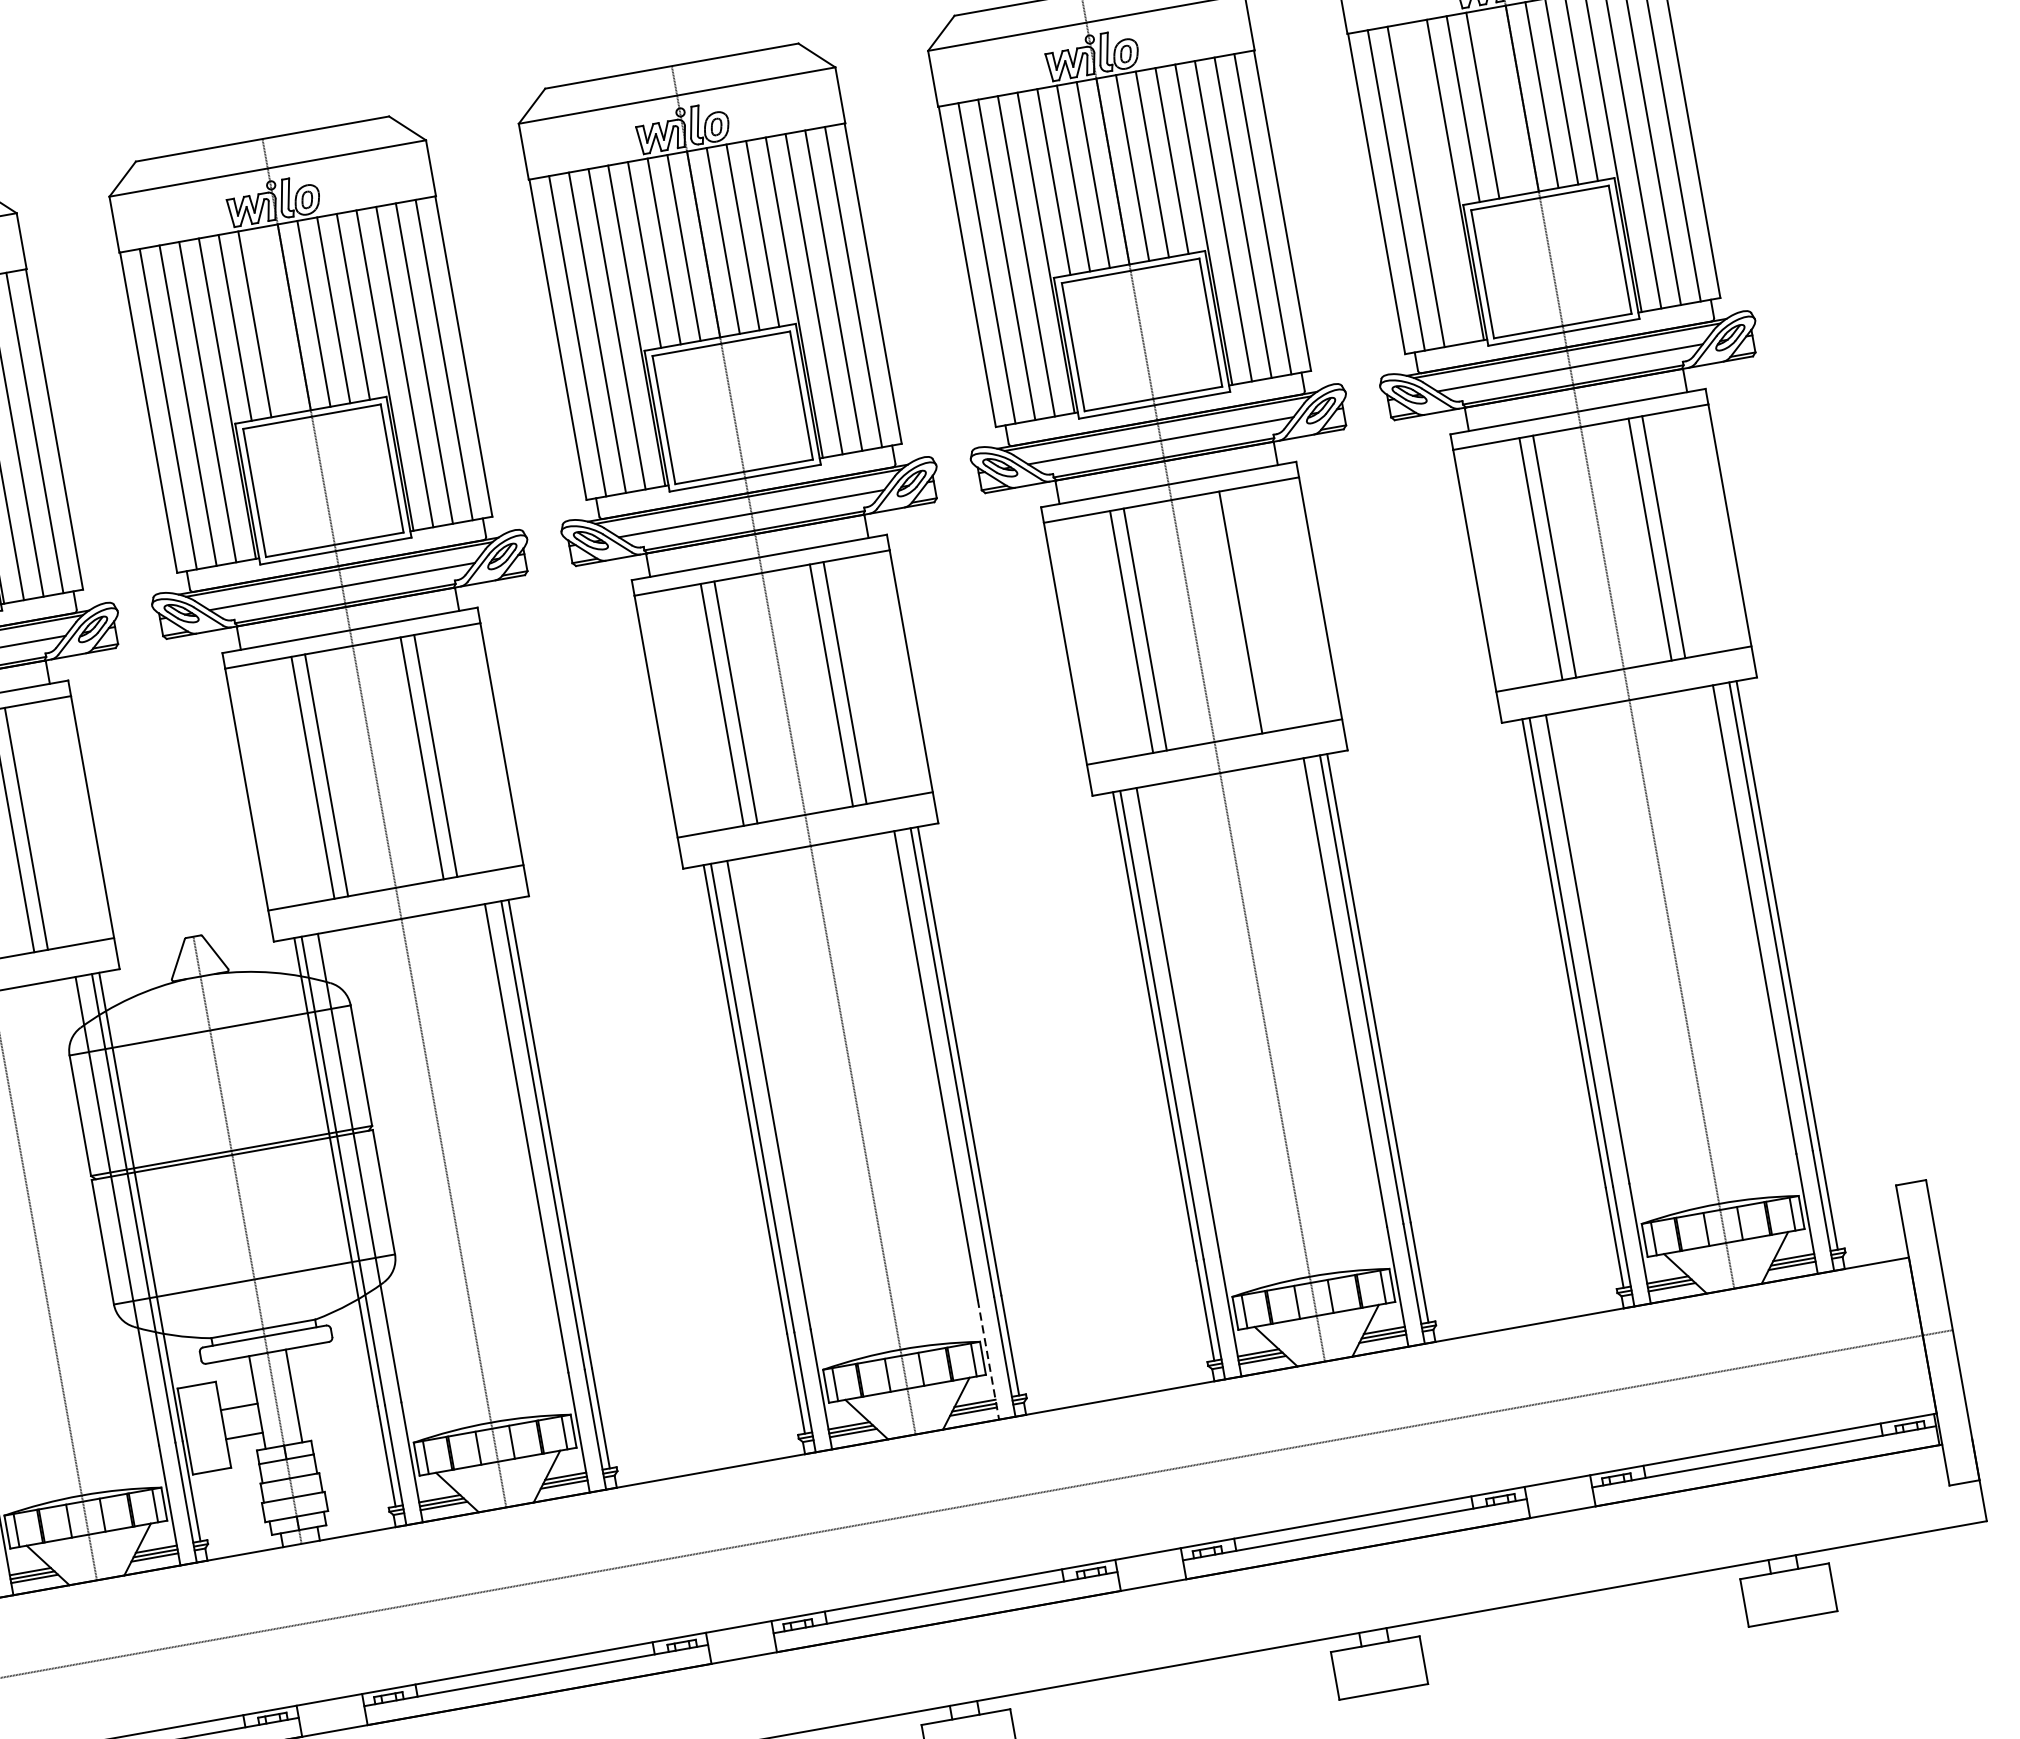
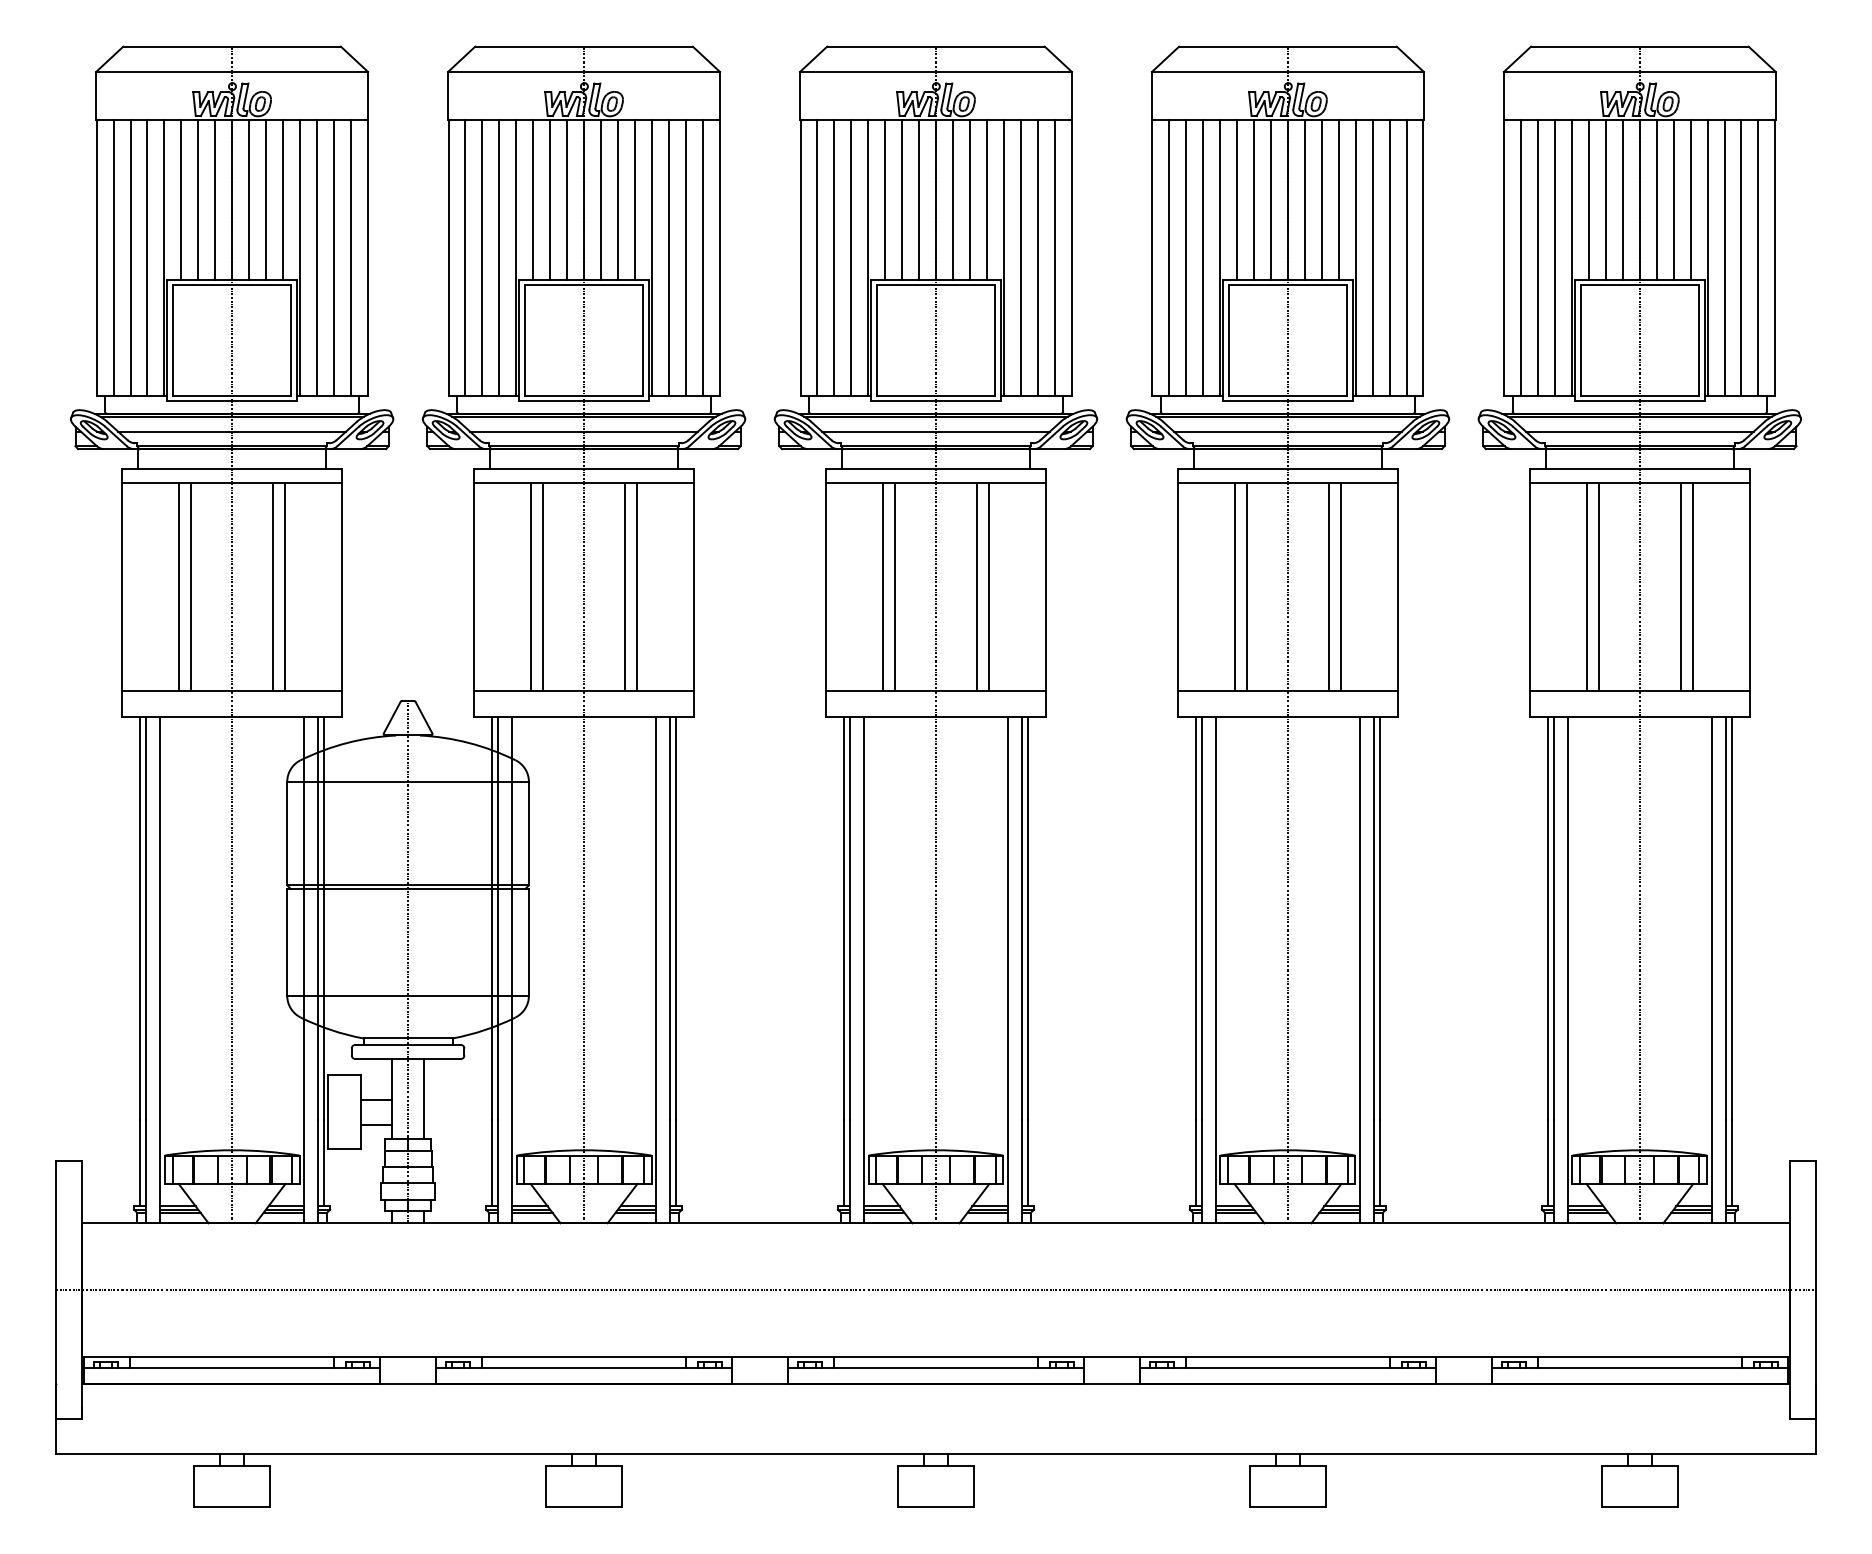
line: (1501, 101) -> (1622, 199), added
line: (1436, 182) -> (1555, 257), added
line: (274, 320) -> (567, 199), added
line: (1254, 610) -> (1340, 586), added
line: (988, 1359) -> (1007, 1171), dashed -> solid

